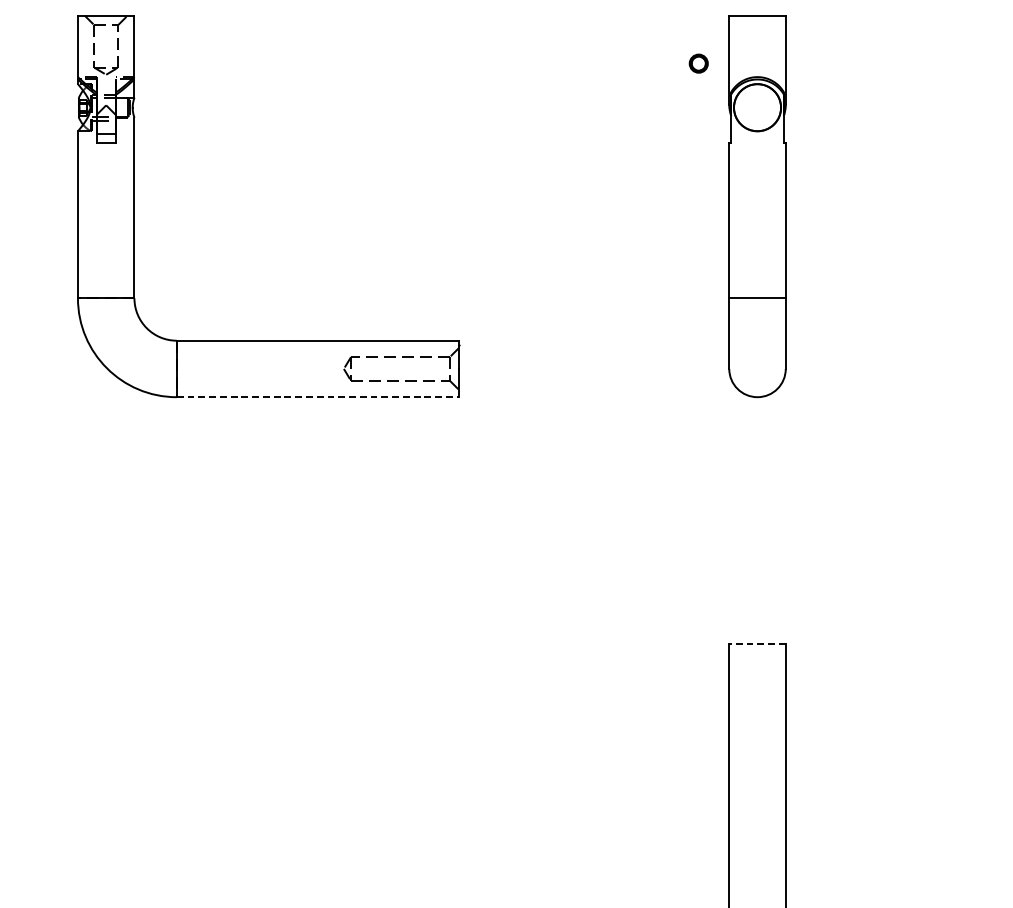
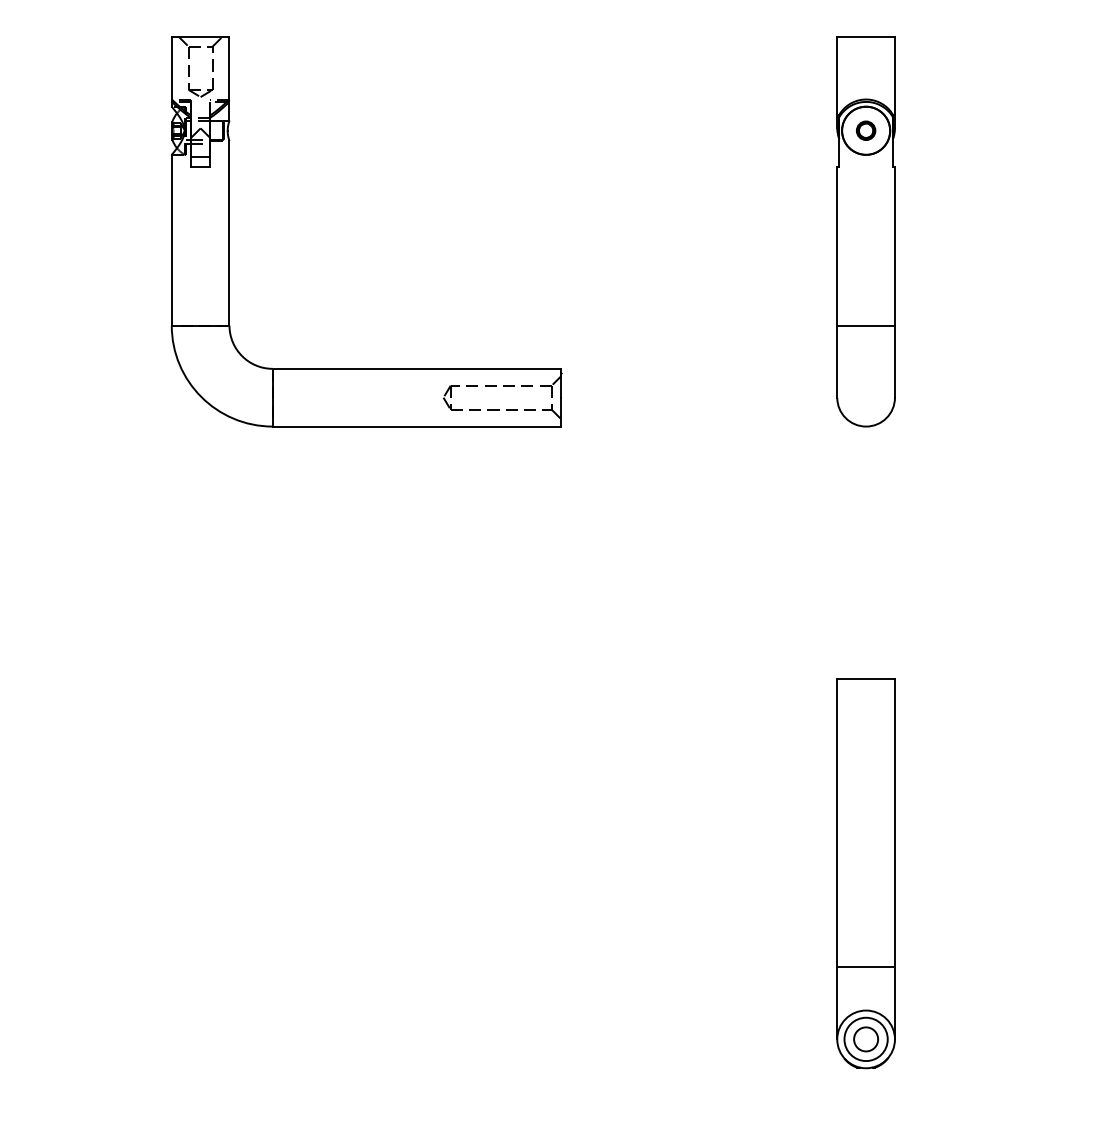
part: (699, 63) -> (866, 130), moved
line: (318, 397) -> (417, 426), dashed -> solid
line: (757, 643) -> (866, 678), dashed -> solid

